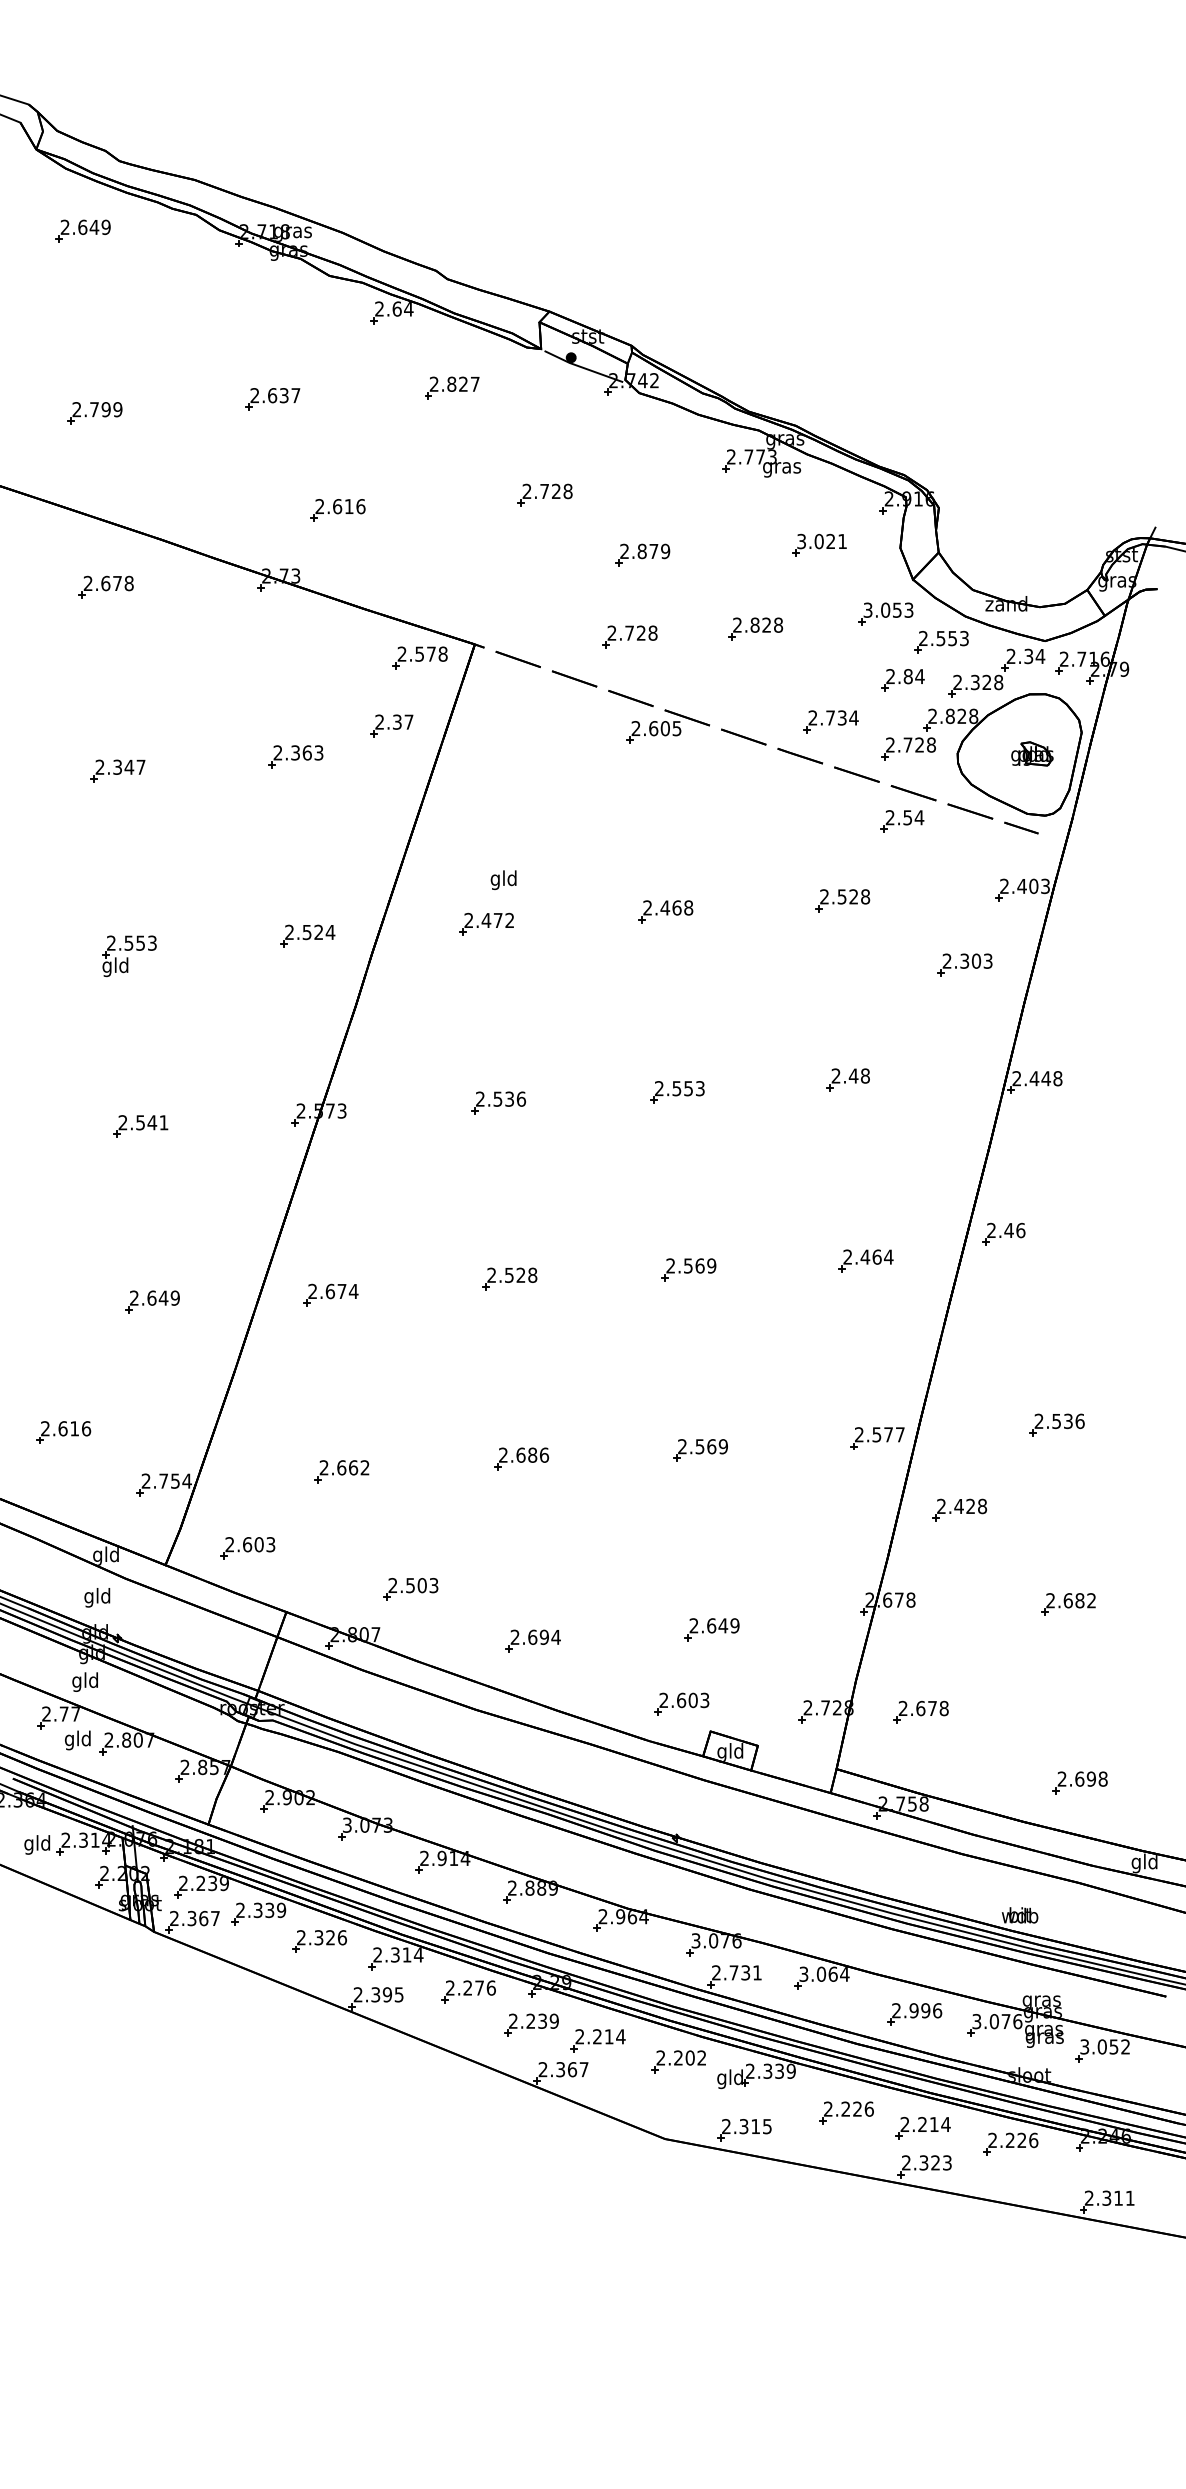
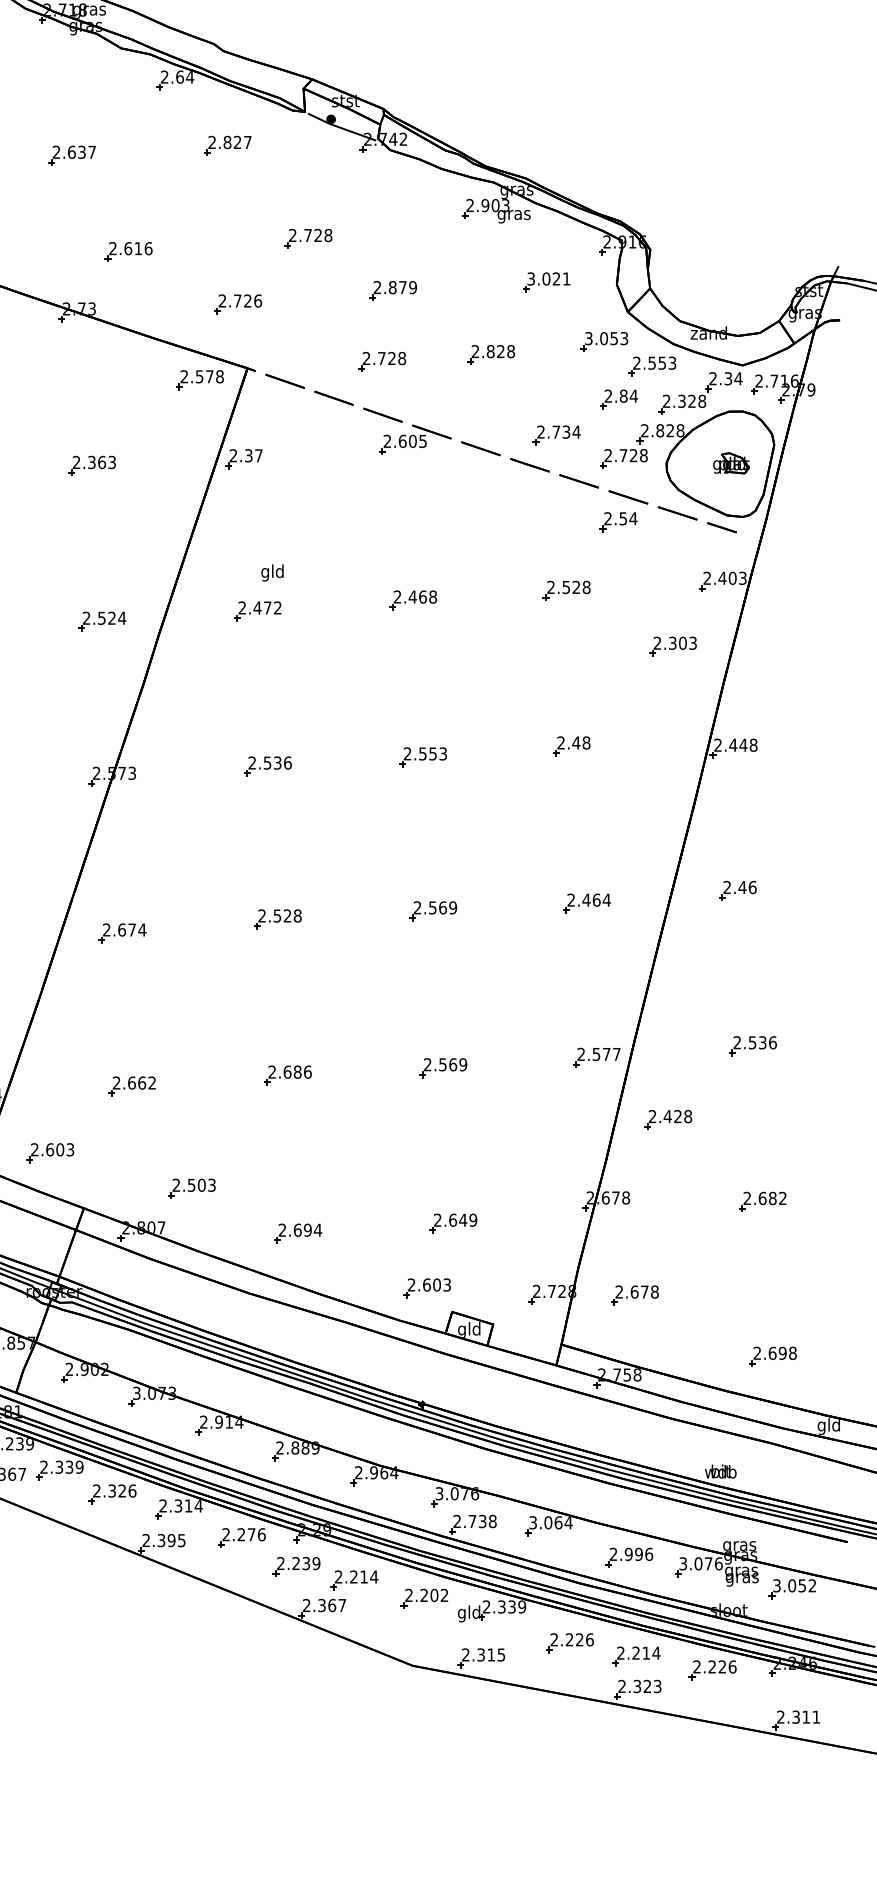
text: (754, 456) -> (490, 205), 2.773 -> 2.903
part: (463, 570) -> (237, 304), added
part: (391, 725) -> (243, 458), moved
part: (1003, 1233) -> (737, 890), moved
text: (757, 1972) -> (492, 1521), 2.731 -> 2.738

